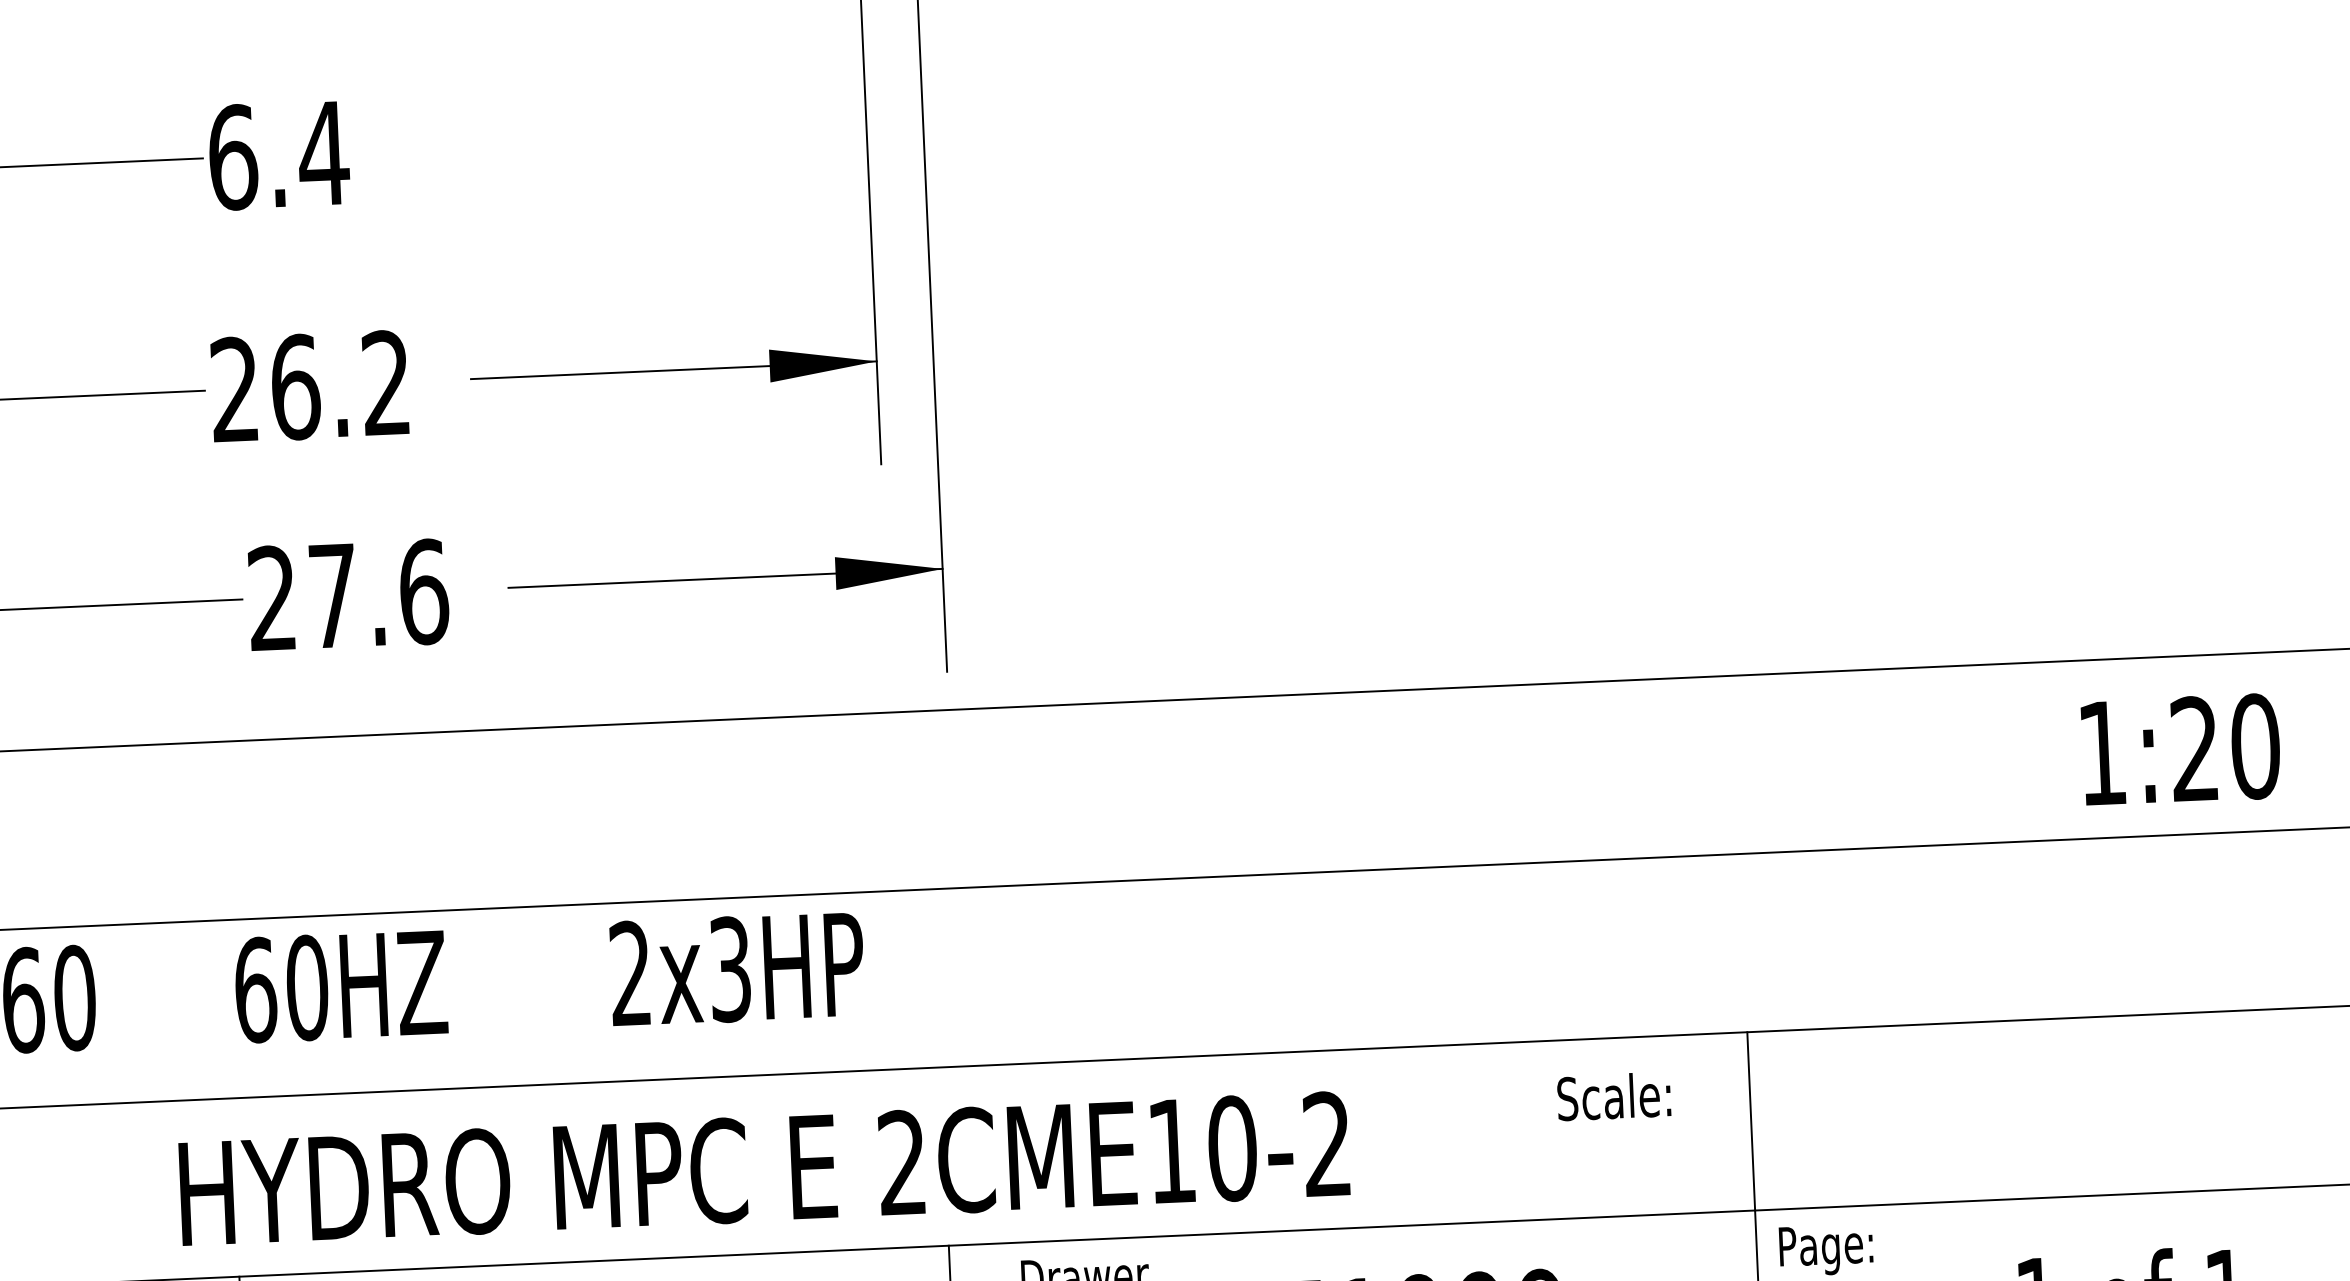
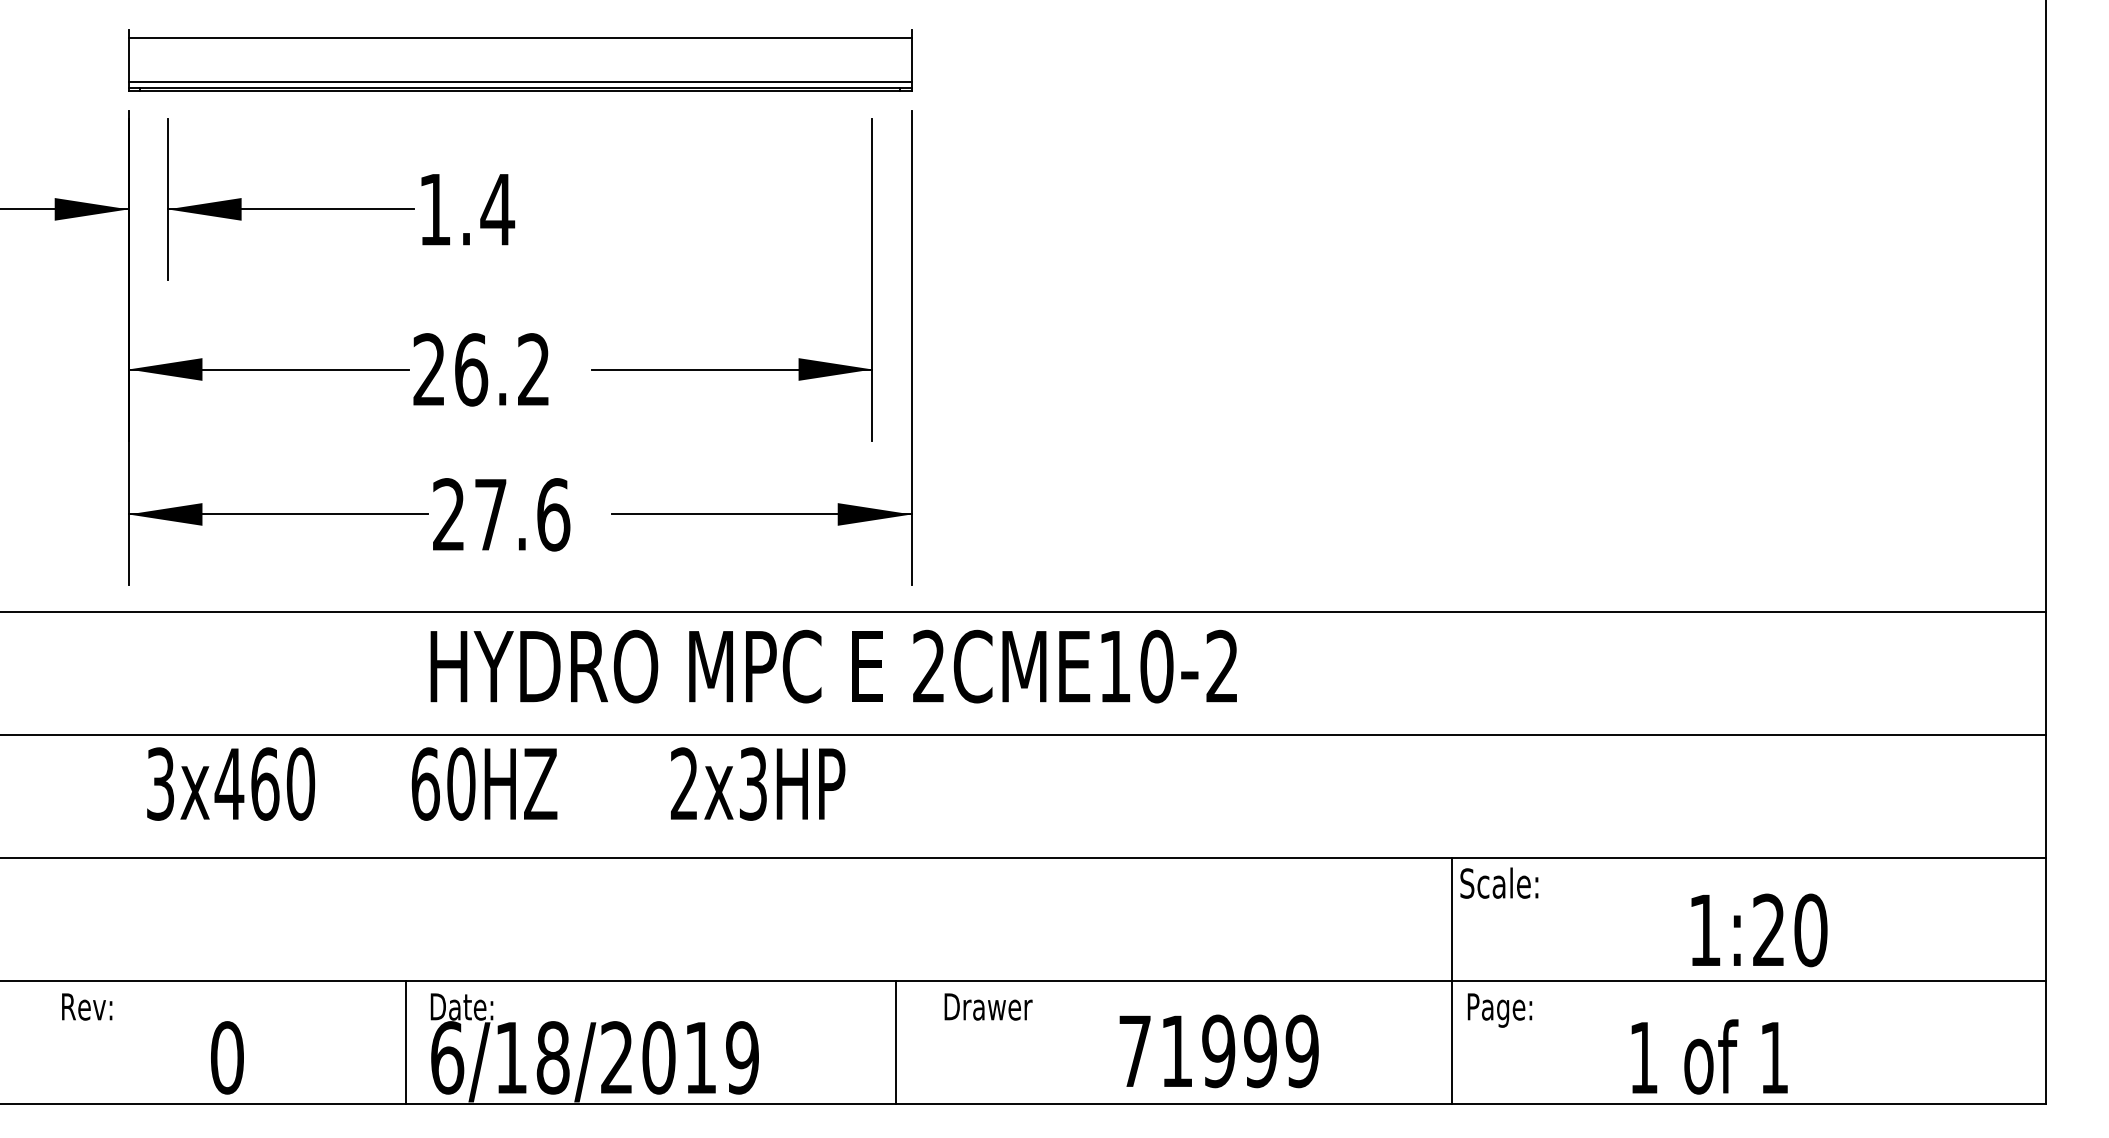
text: (233, 157) -> (435, 209), 6.4 -> 1.4
text: (2181, 750) -> (1759, 930), moved
text: (1614, 1095) -> (1499, 882), moved
text: (764, 1168) -> (833, 666), moved

